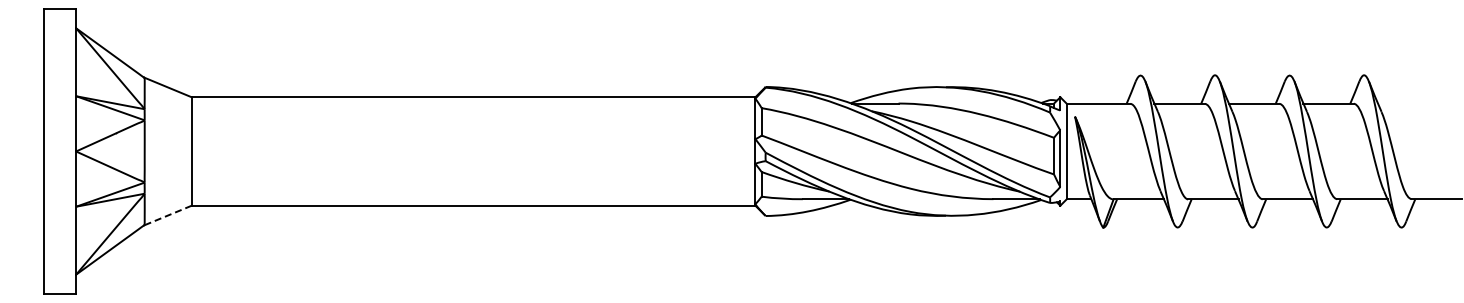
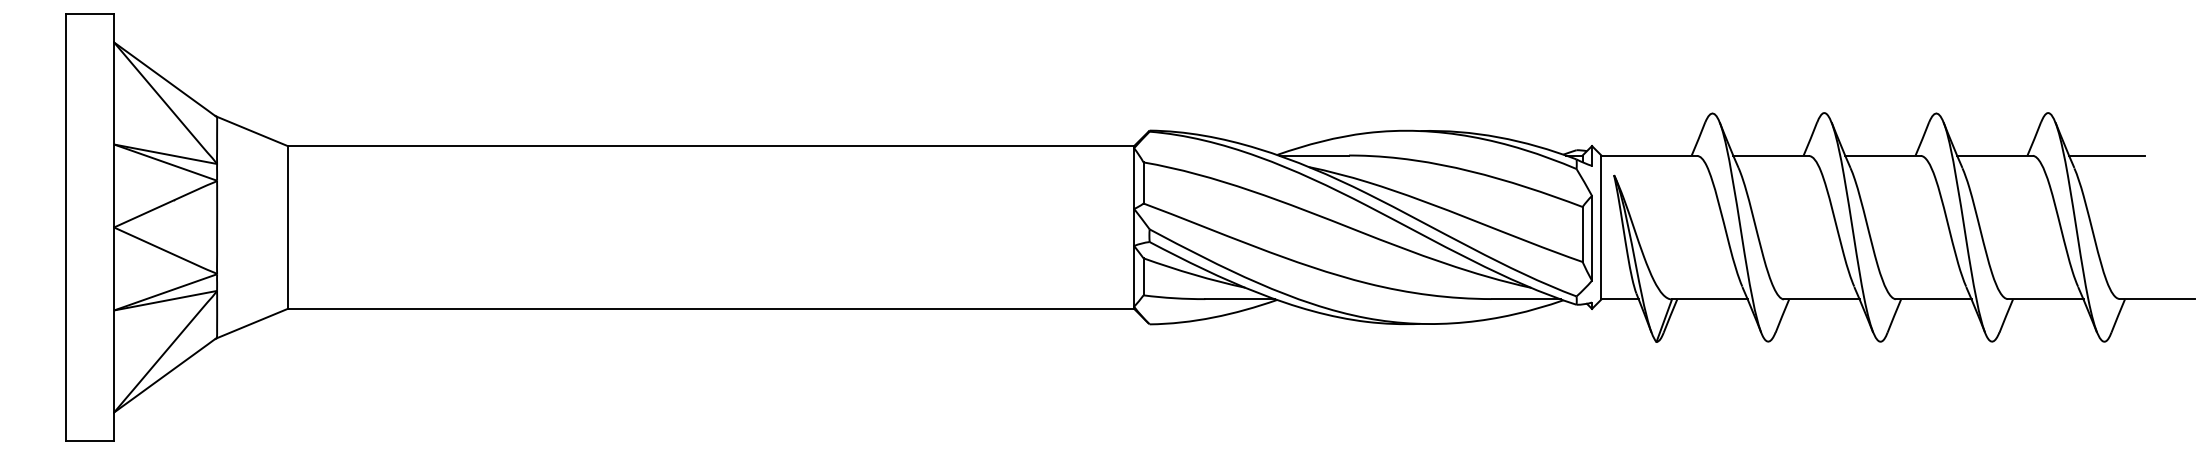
line: (1402, 103) -> (2105, 155), added
line: (167, 215) -> (251, 323), dashed -> solid

